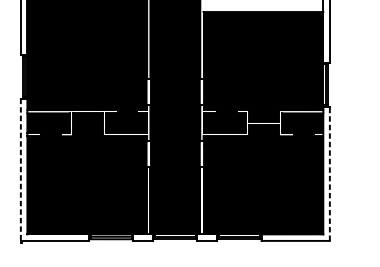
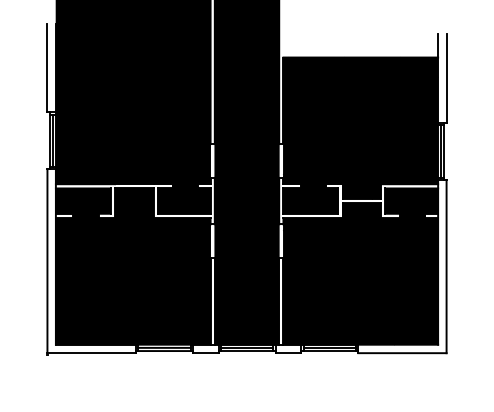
line: (20, 169) -> (47, 261), dashed -> solid
line: (329, 173) -> (446, 266), dashed -> solid

